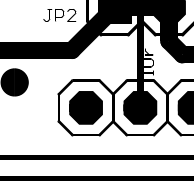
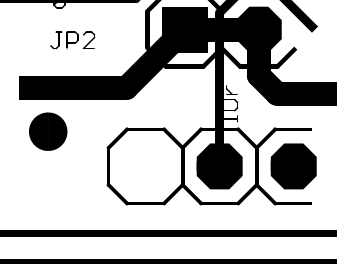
part: (59, 15) -> (72, 40), moved
part: (86, 107) -> (145, 166), removed

